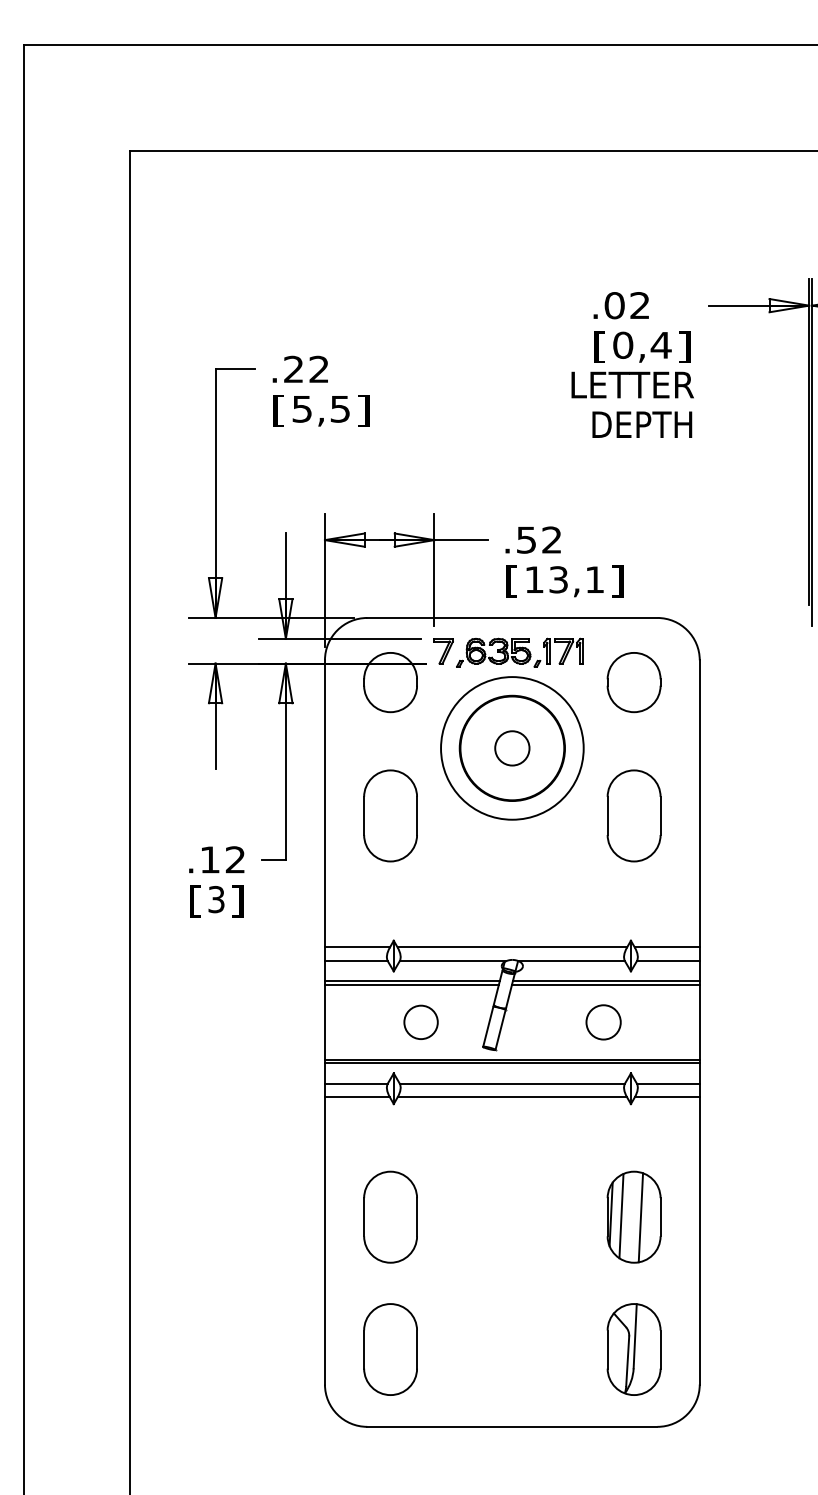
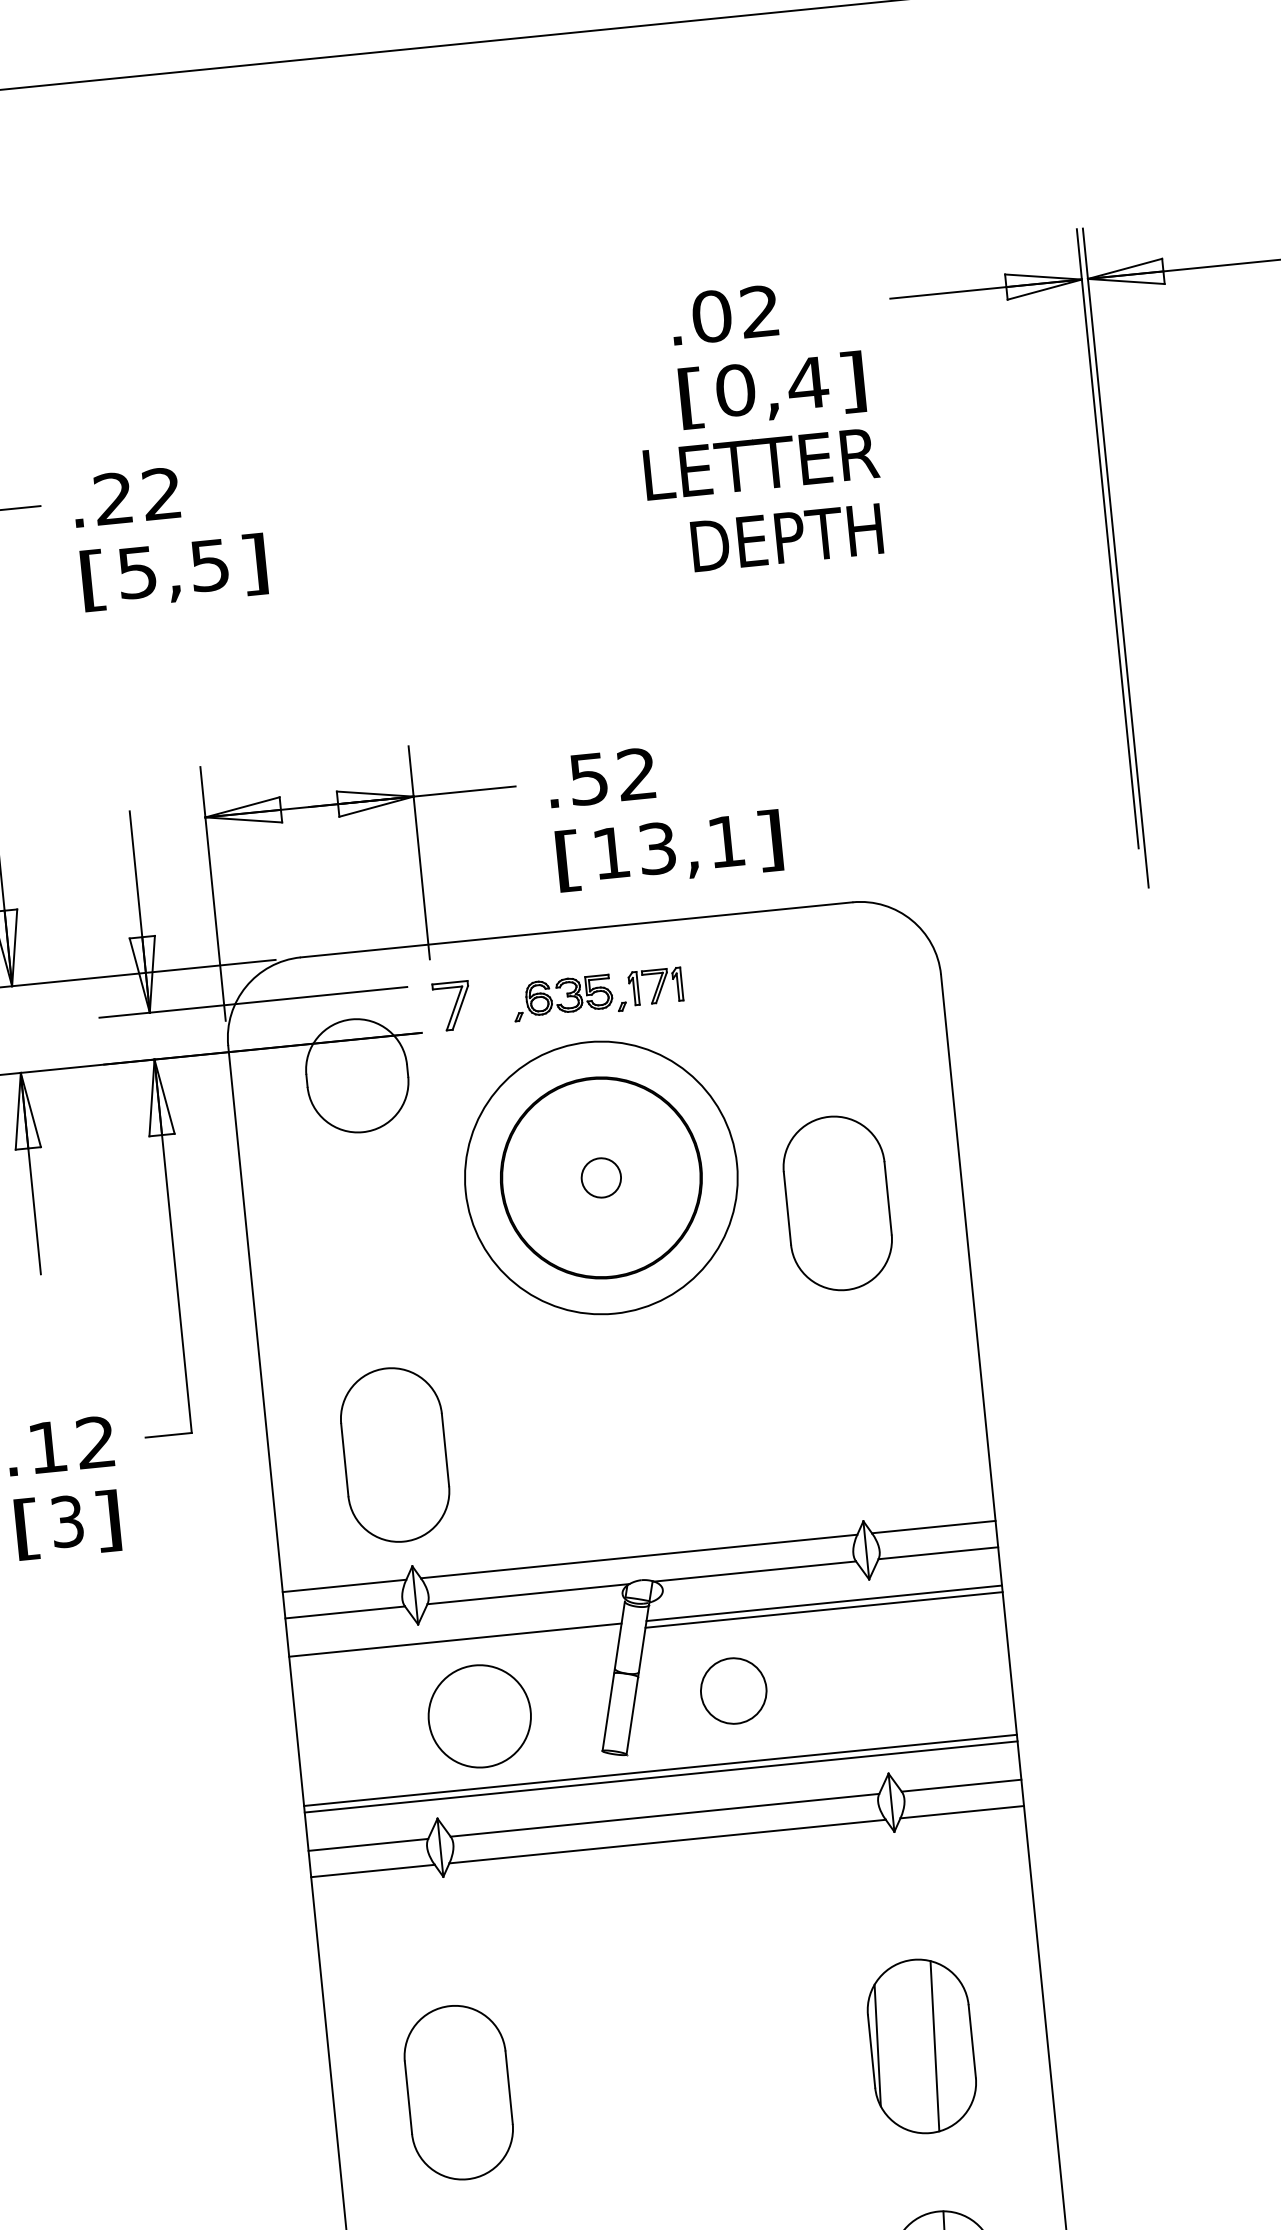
part: (519, 652) -> (596, 994), size x0.7
part: (633, 682) -> (819, 1029), removed
circle: (512, 748) -> (601, 1178), size x0.6
part: (390, 815) -> (394, 1454), moved
part: (633, 815) -> (836, 1202), moved
line: (411, 984) -> (454, 1646), removed
circle: (420, 1022) -> (478, 1716), size x1.6
circle: (603, 1022) -> (733, 1691), moved
line: (621, 1215) -> (897, 2045), removed

